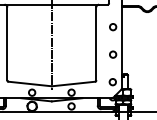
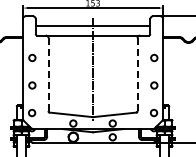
line: (96, 43) -> (137, 74), solid -> dashed
line: (7, 44) -> (48, 75), solid -> dashed

